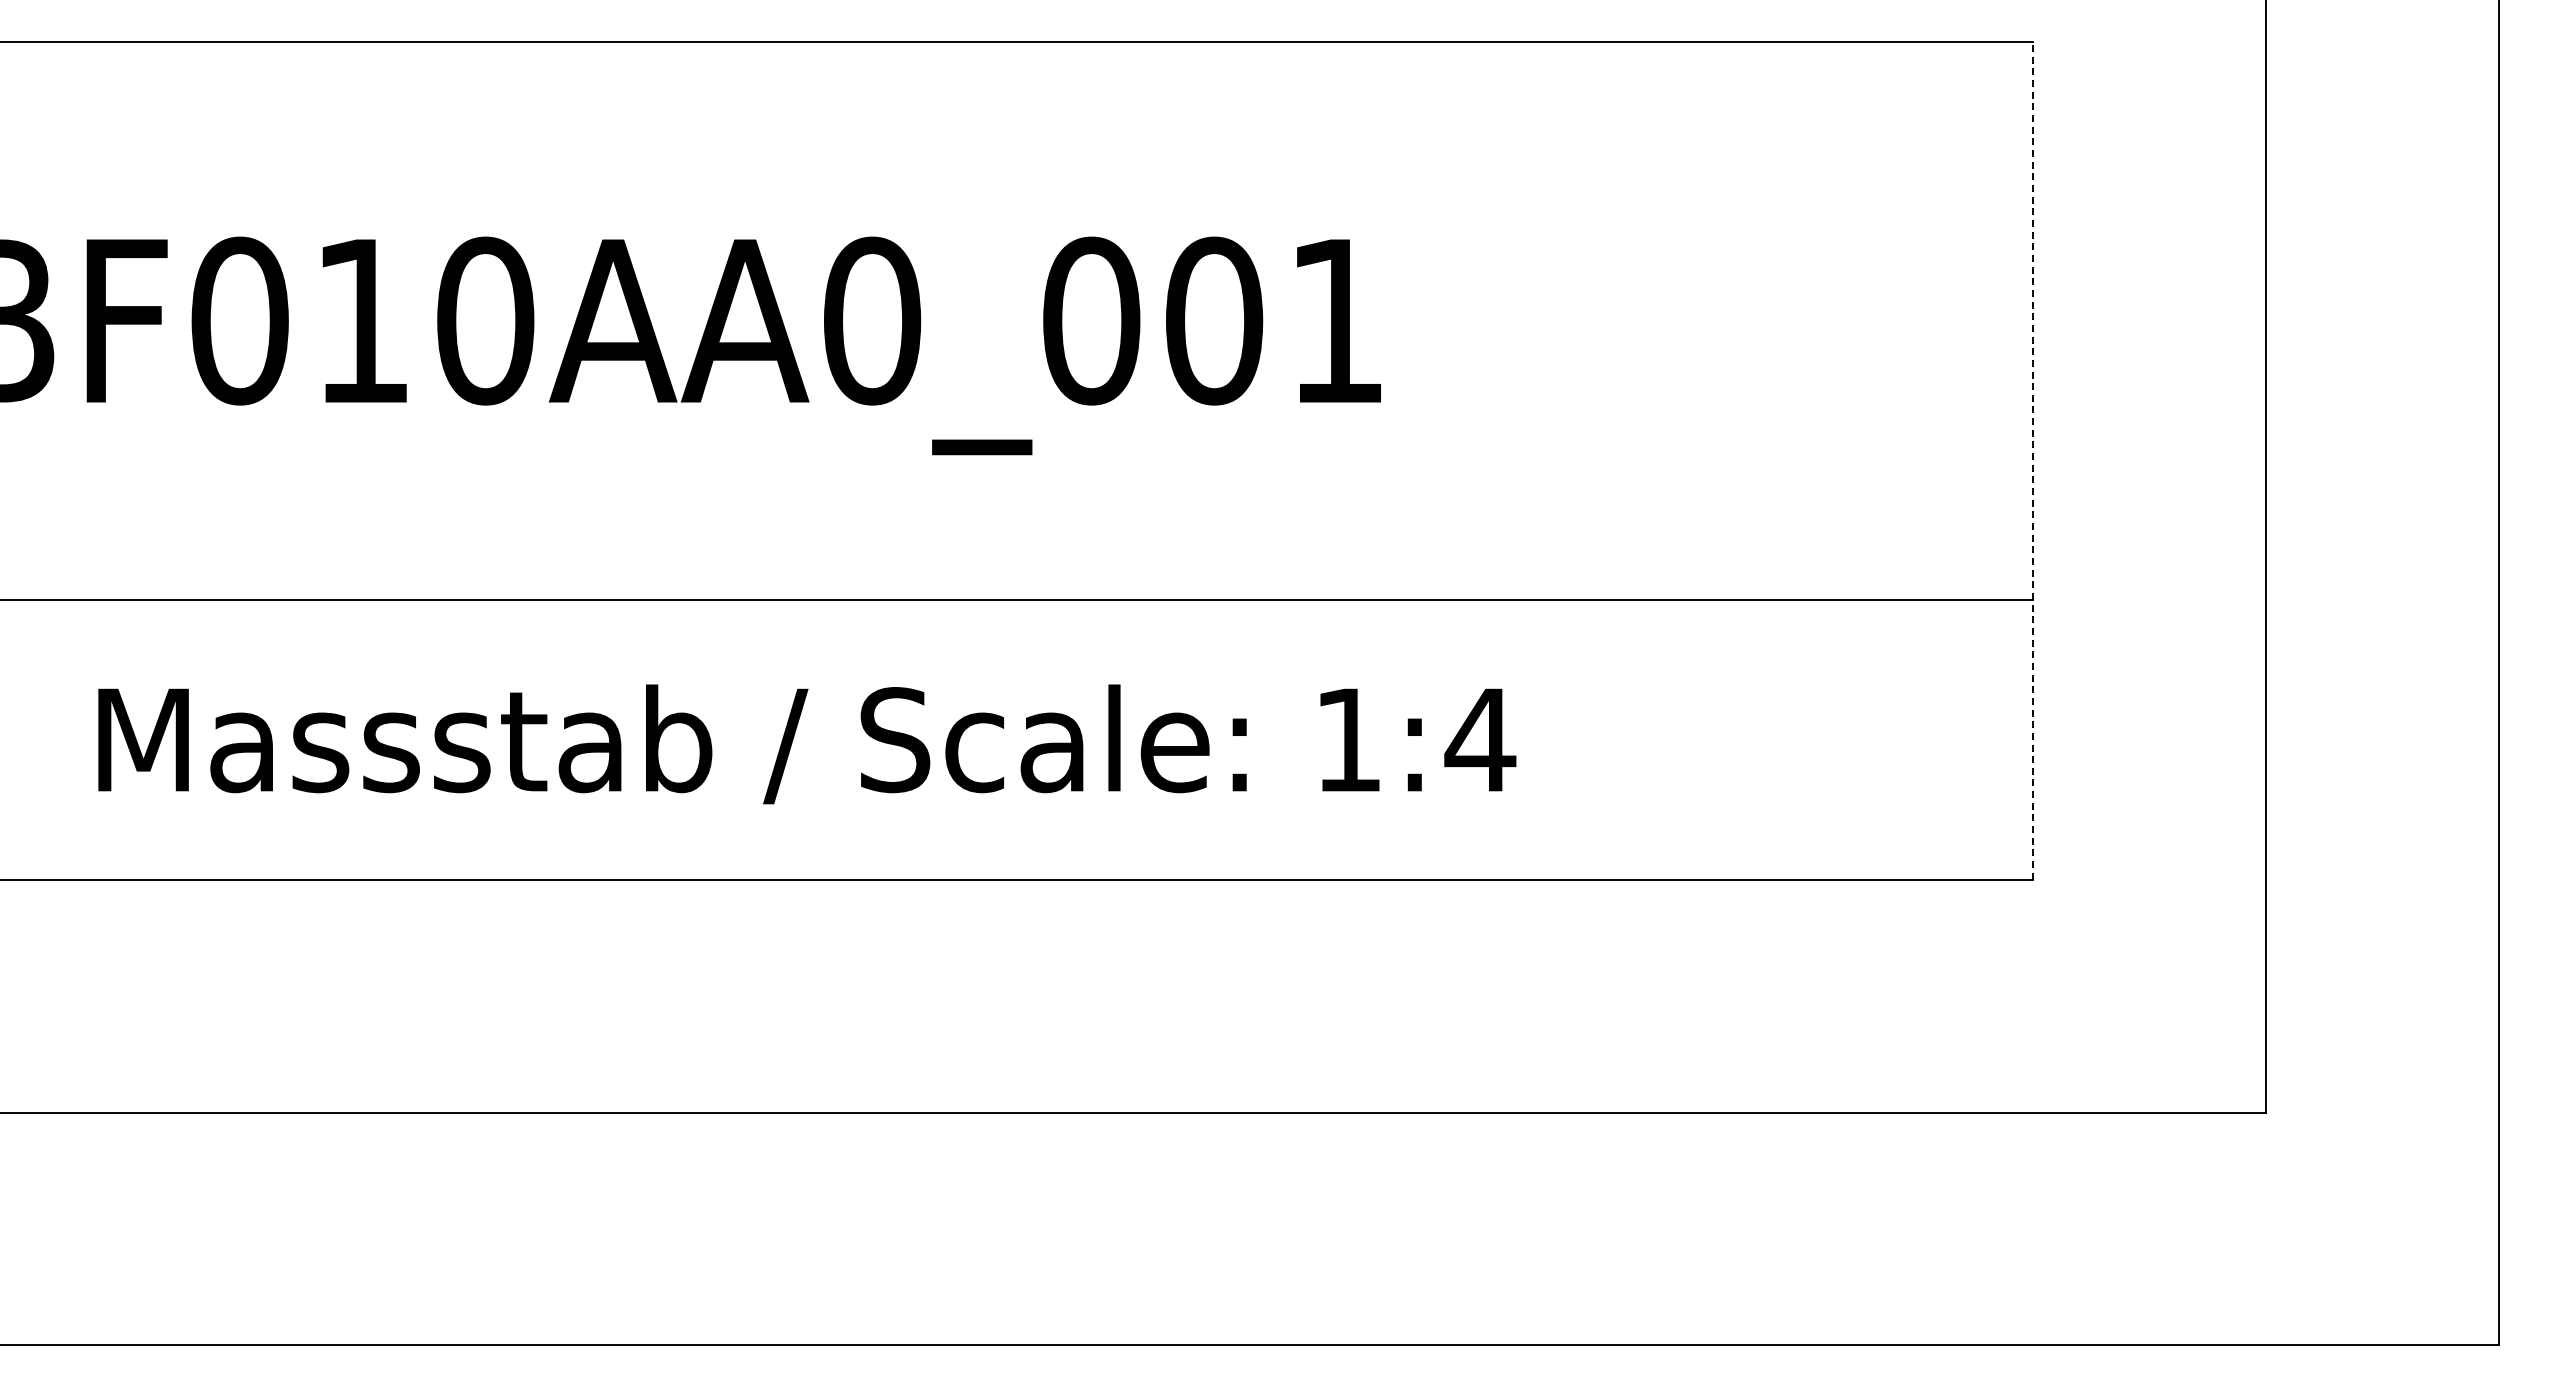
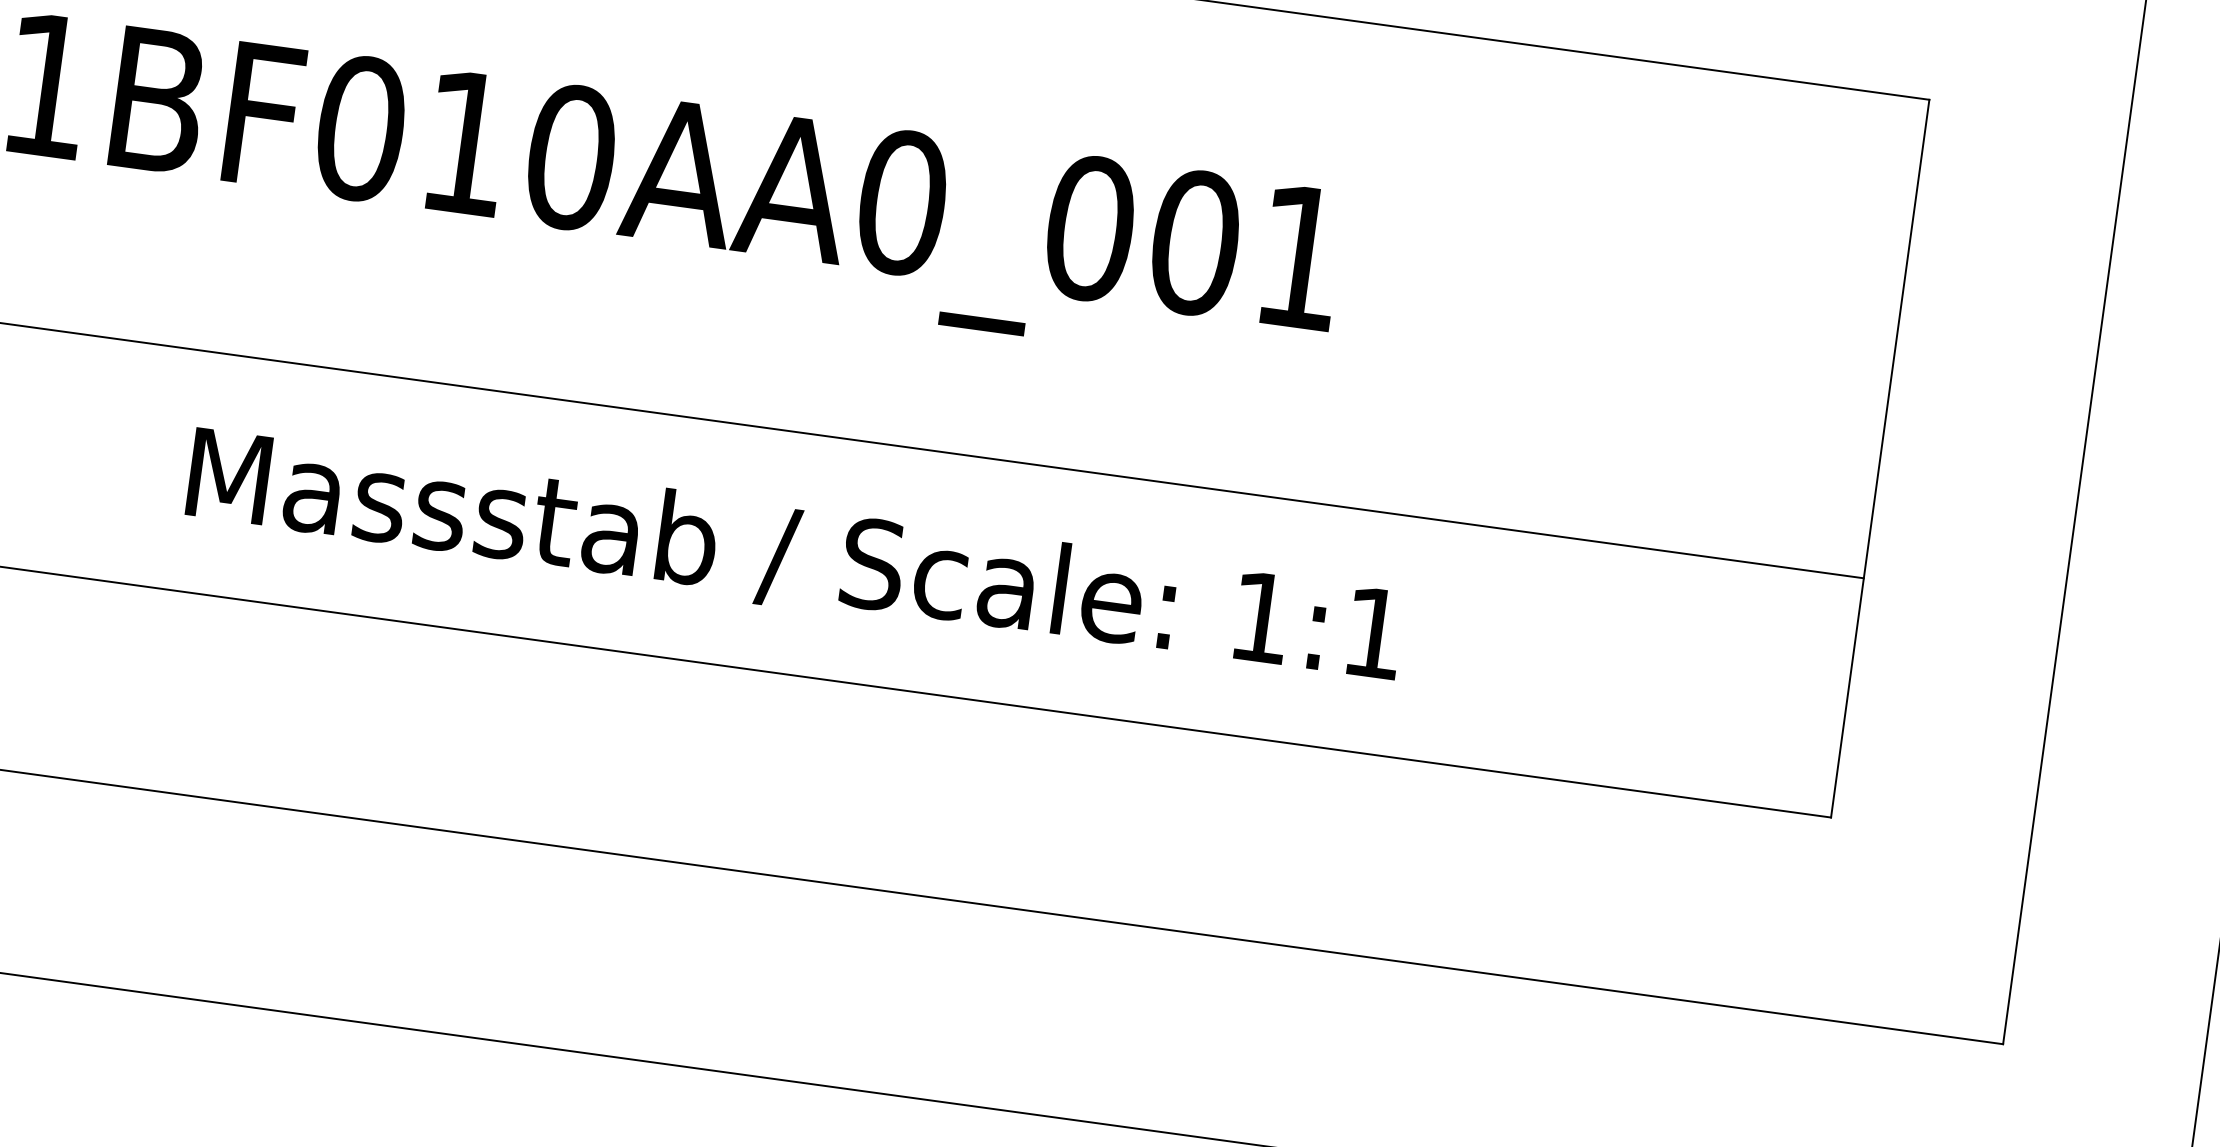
line: (2033, 460) -> (1880, 458), dashed -> solid
text: (1480, 739) -> (1374, 632), 1:4 -> 1:1

